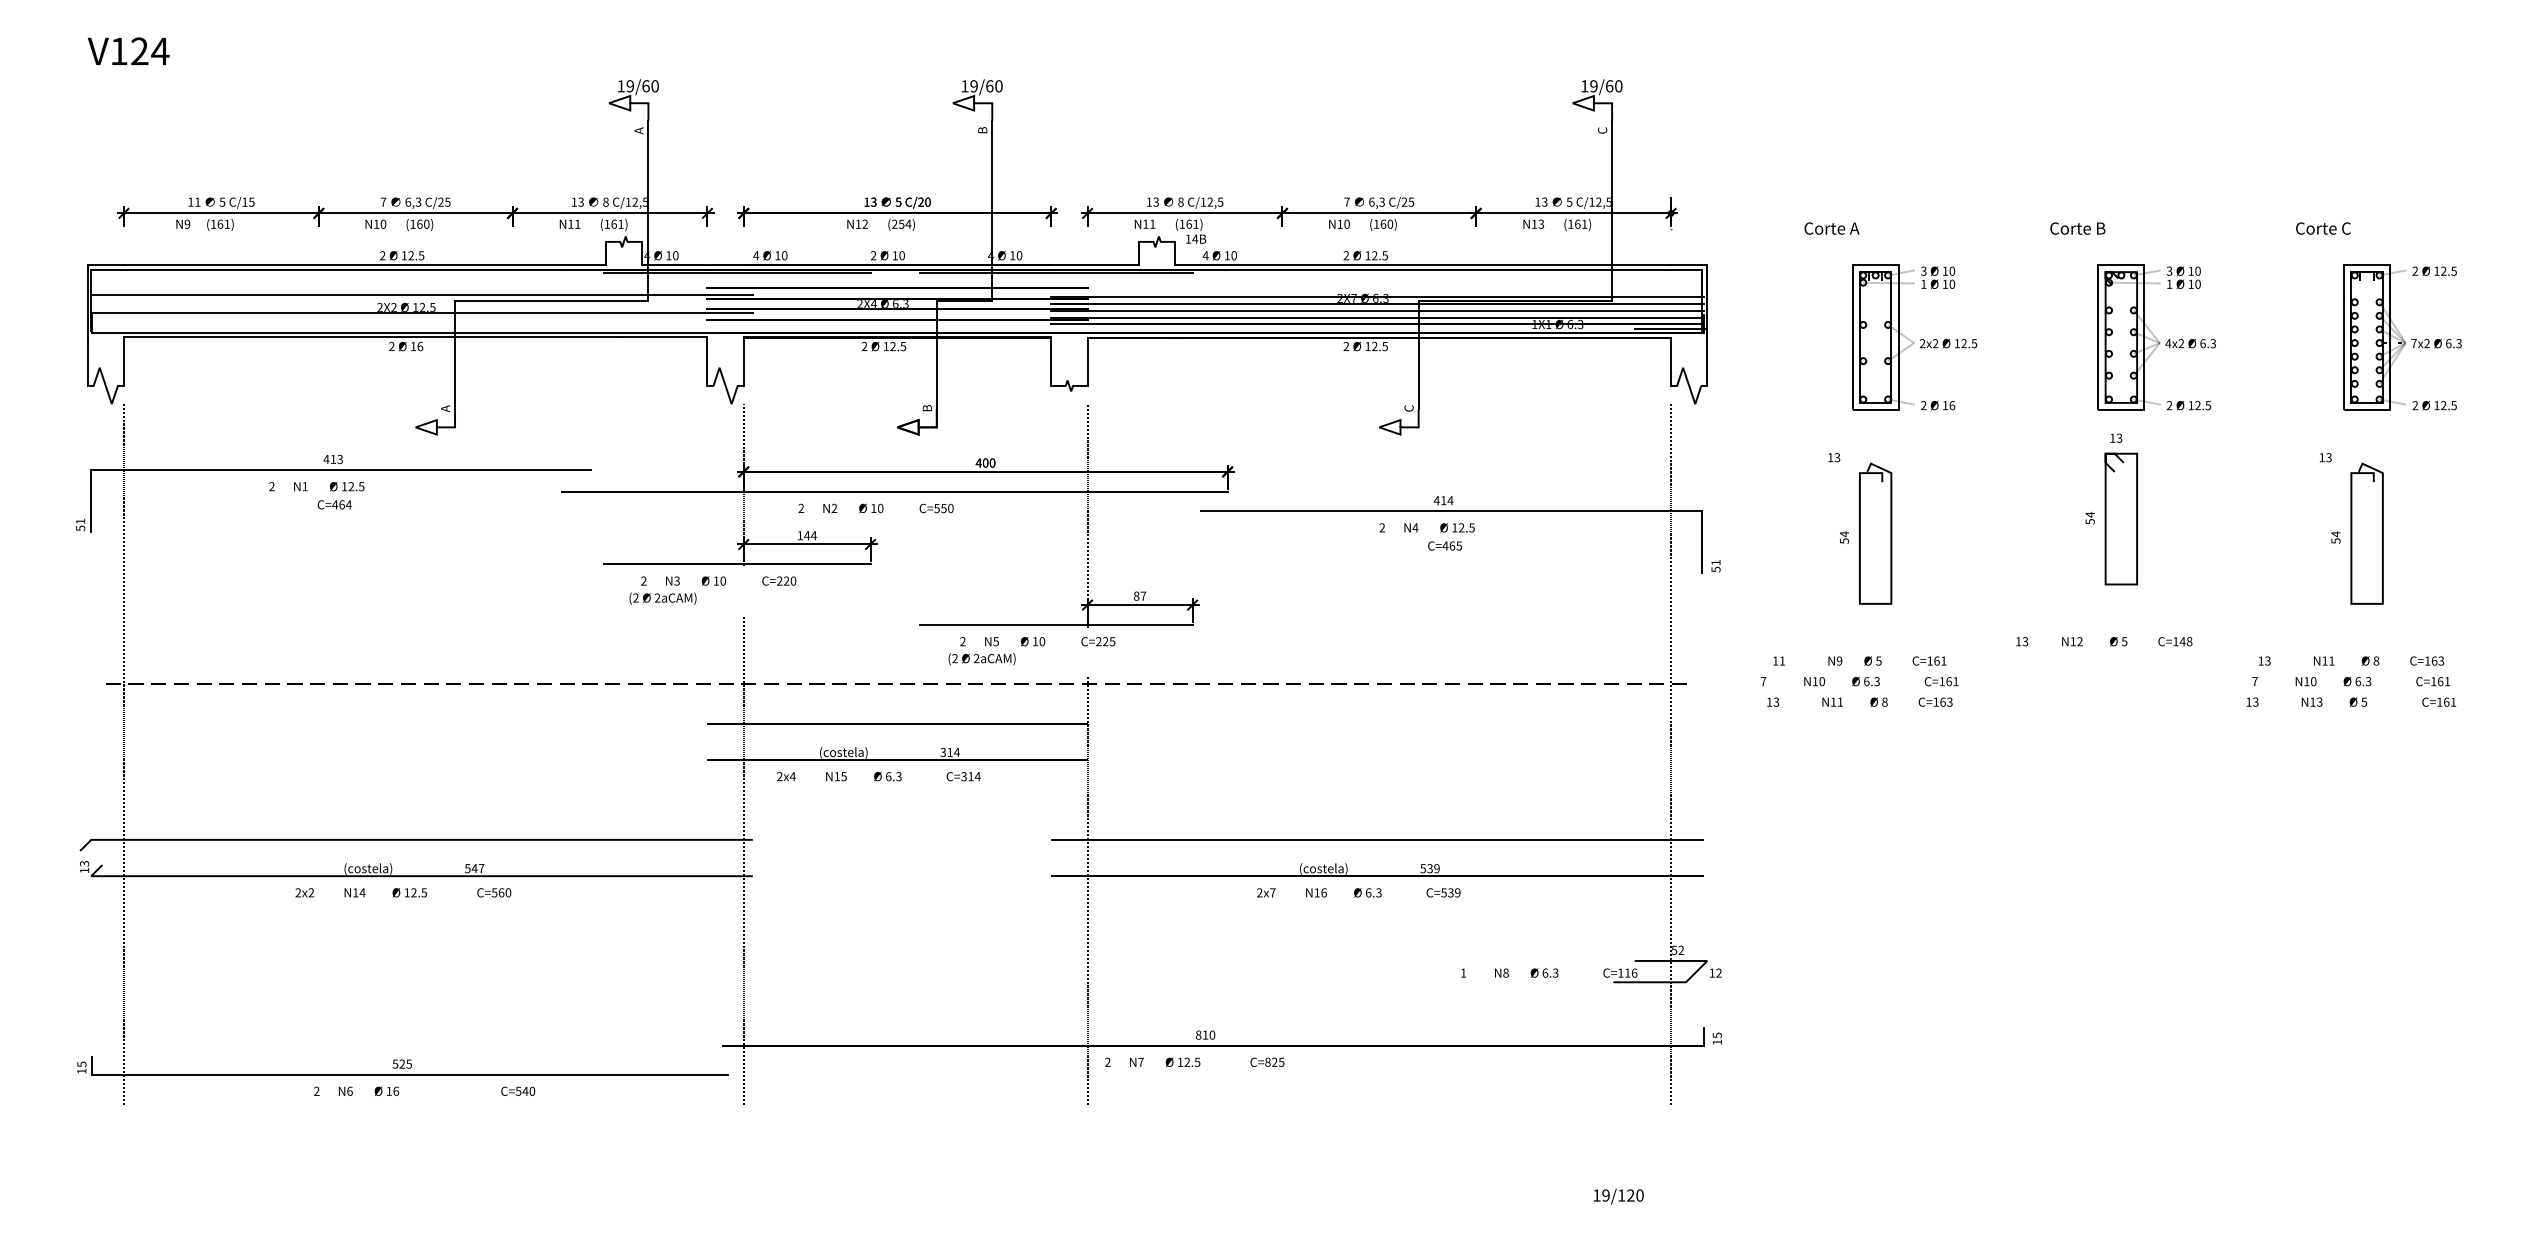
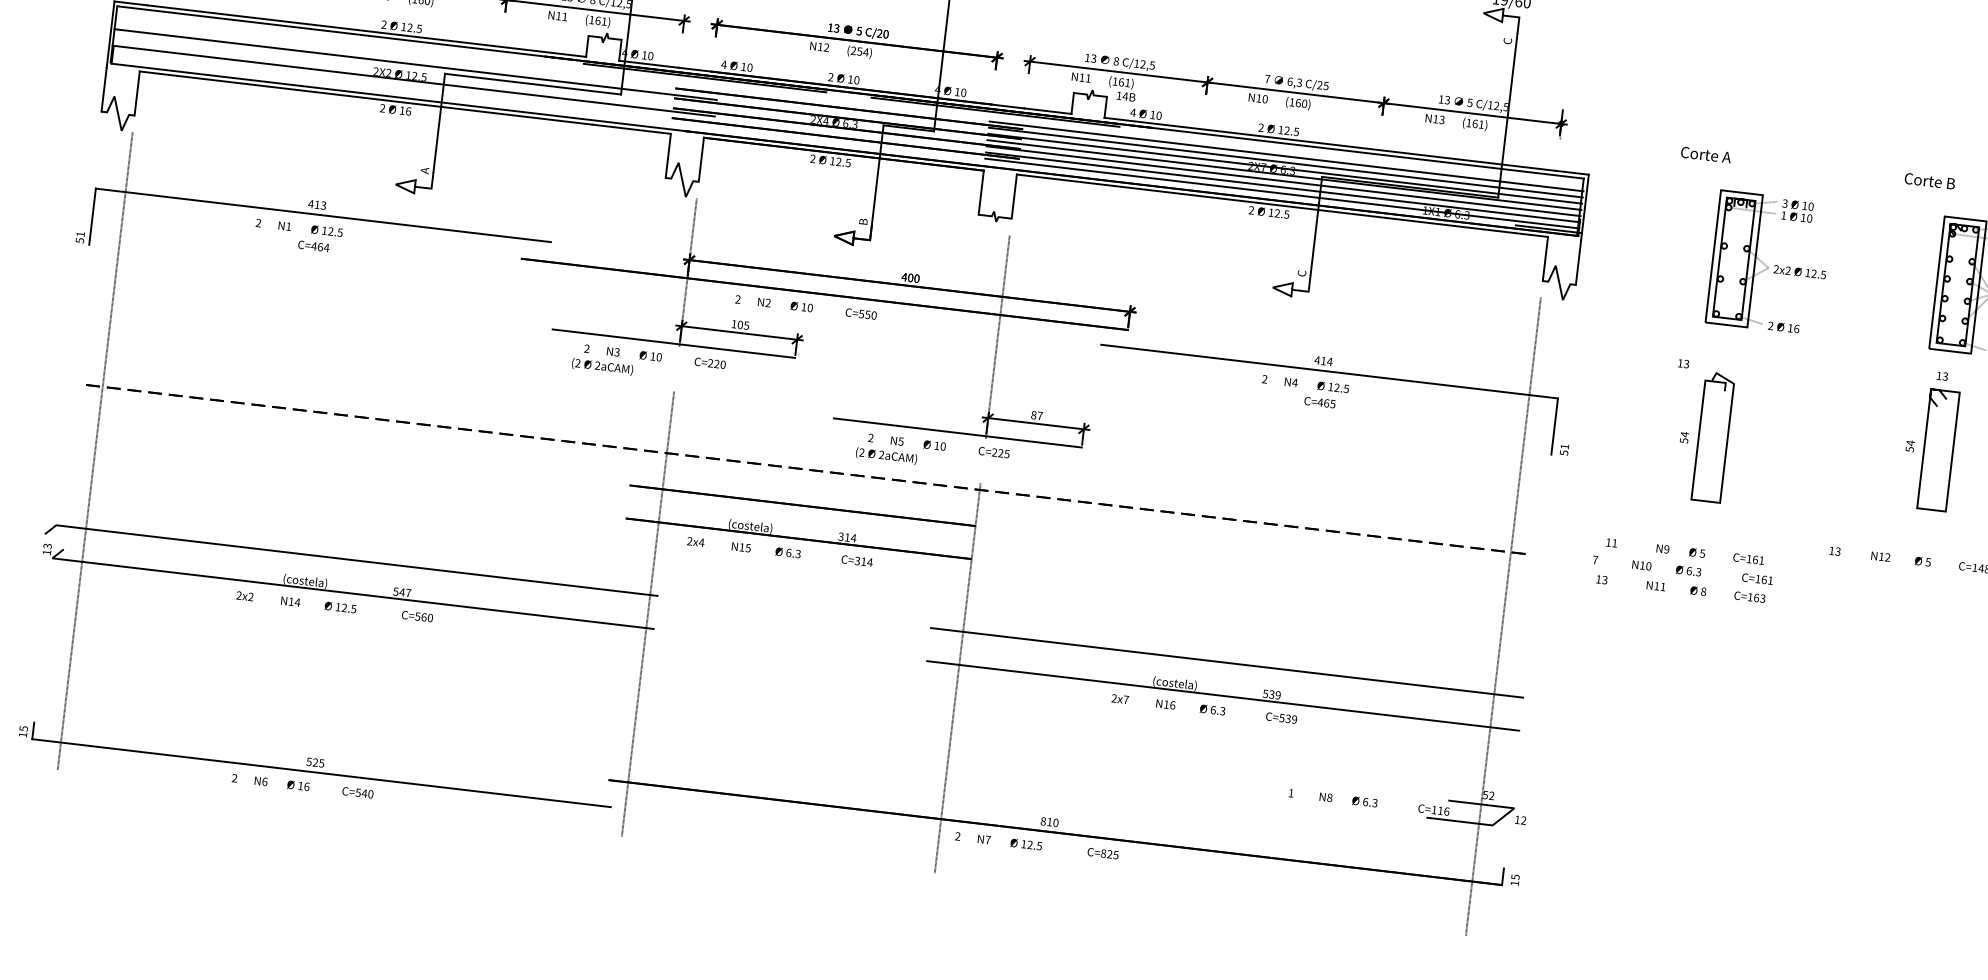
line: (1377, 283) -> (1286, 156), added
line: (1377, 290) -> (1285, 162), added
text: (810, 535) -> (743, 325), 144 -> 105
text: (518, 1090) -> (358, 792), moved

